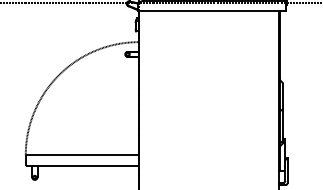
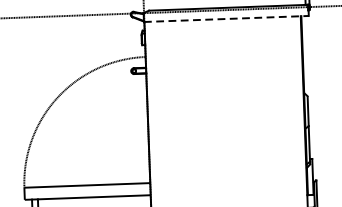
line: (212, 10) -> (226, 18), solid -> dashed

